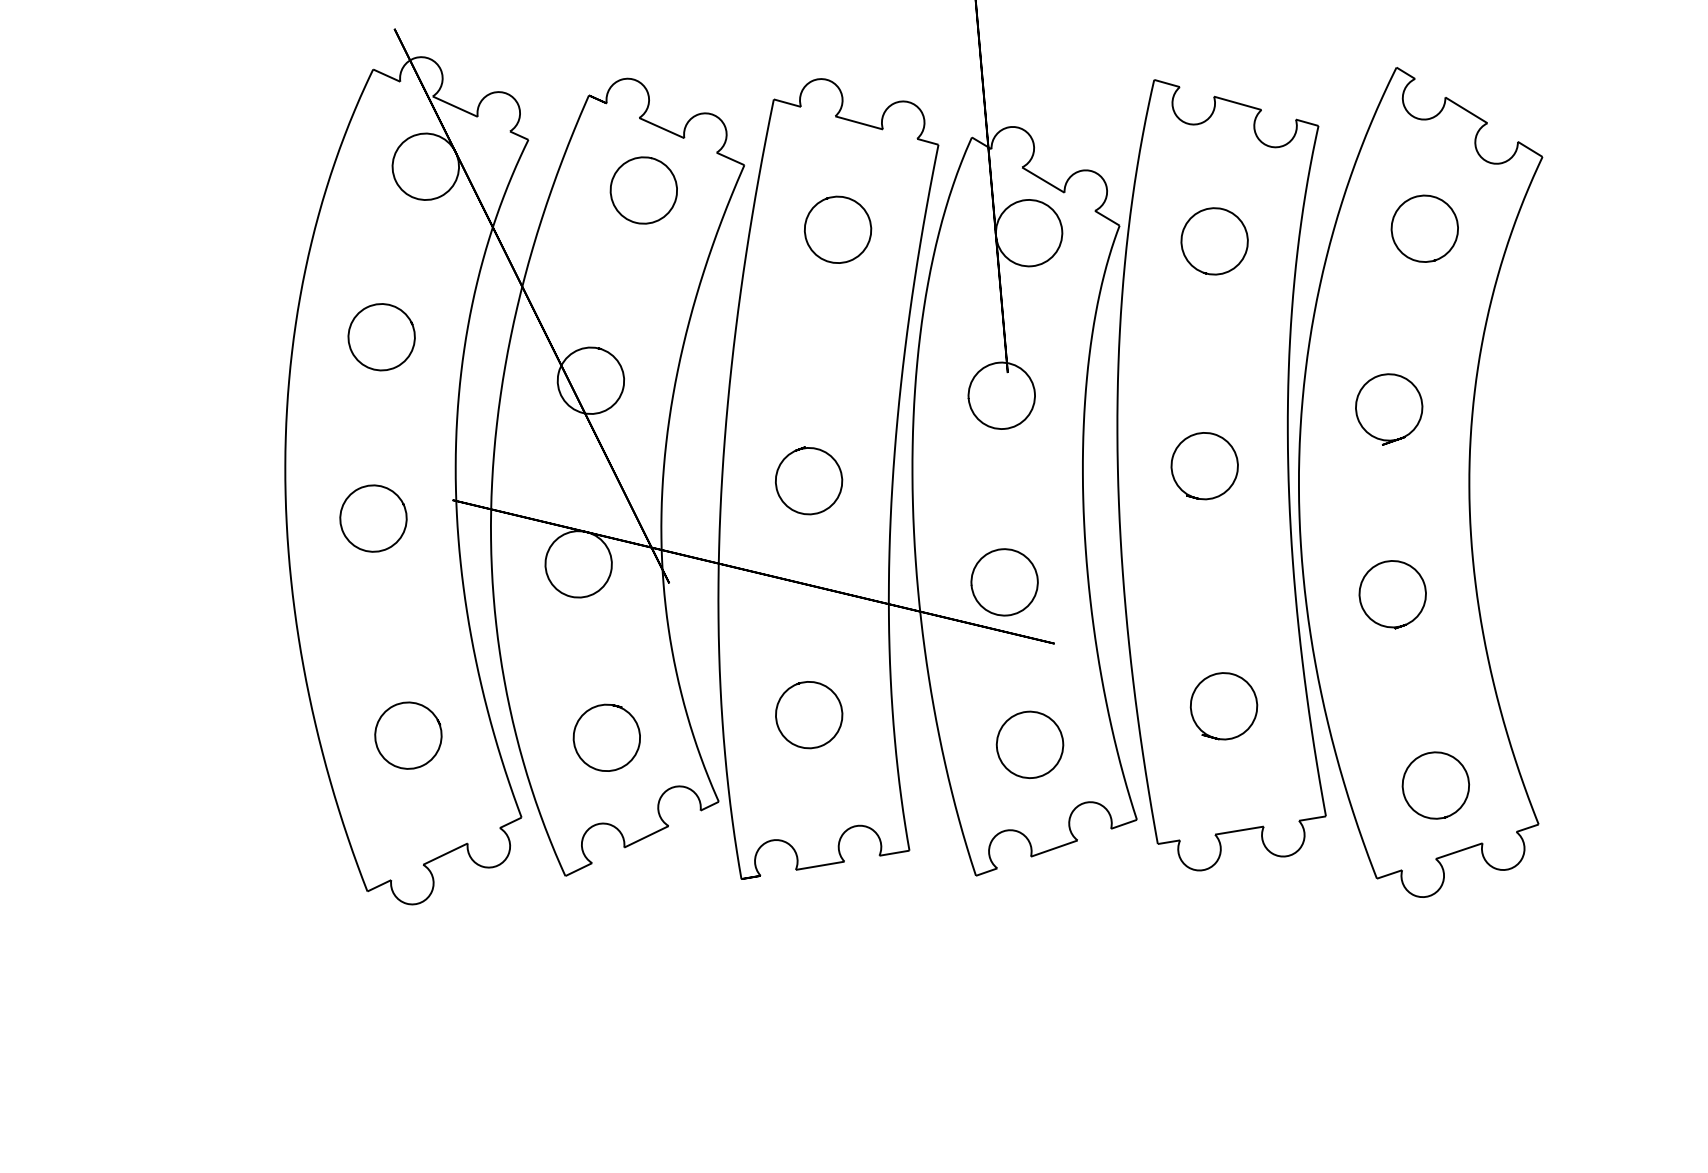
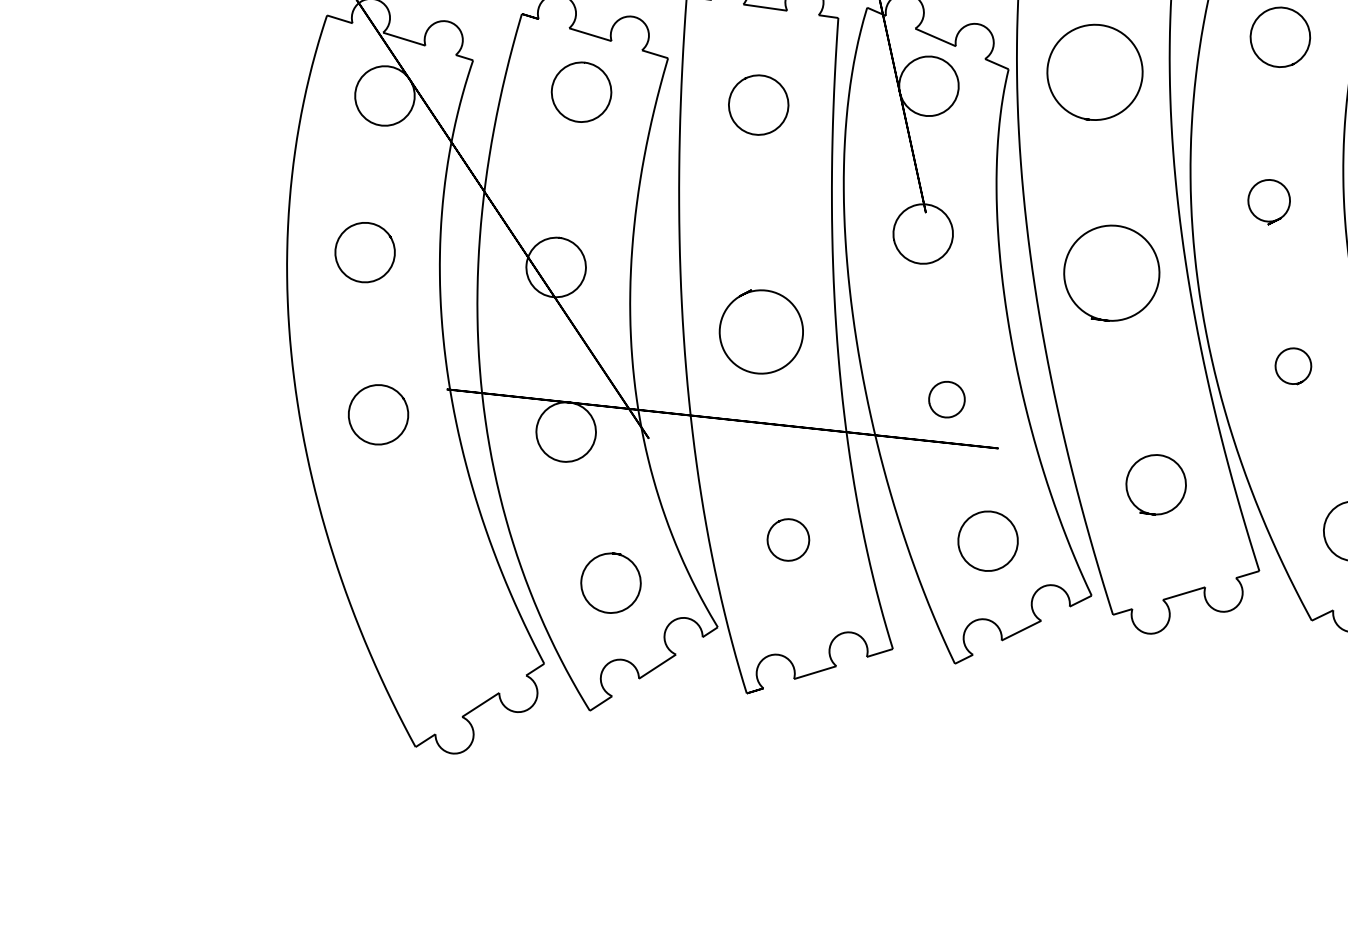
part: (1214, 241) -> (1094, 72), size x1.6
part: (1389, 409) -> (1269, 202), size x0.7
part: (1204, 466) -> (1111, 273), size x1.6
part: (809, 480) -> (761, 331), size x1.4
part: (1004, 582) -> (946, 399), size x0.6
part: (1392, 594) -> (1293, 366), size x0.6
part: (809, 715) -> (788, 540), size x0.7
part: (408, 735) -> (434, 603), removed

